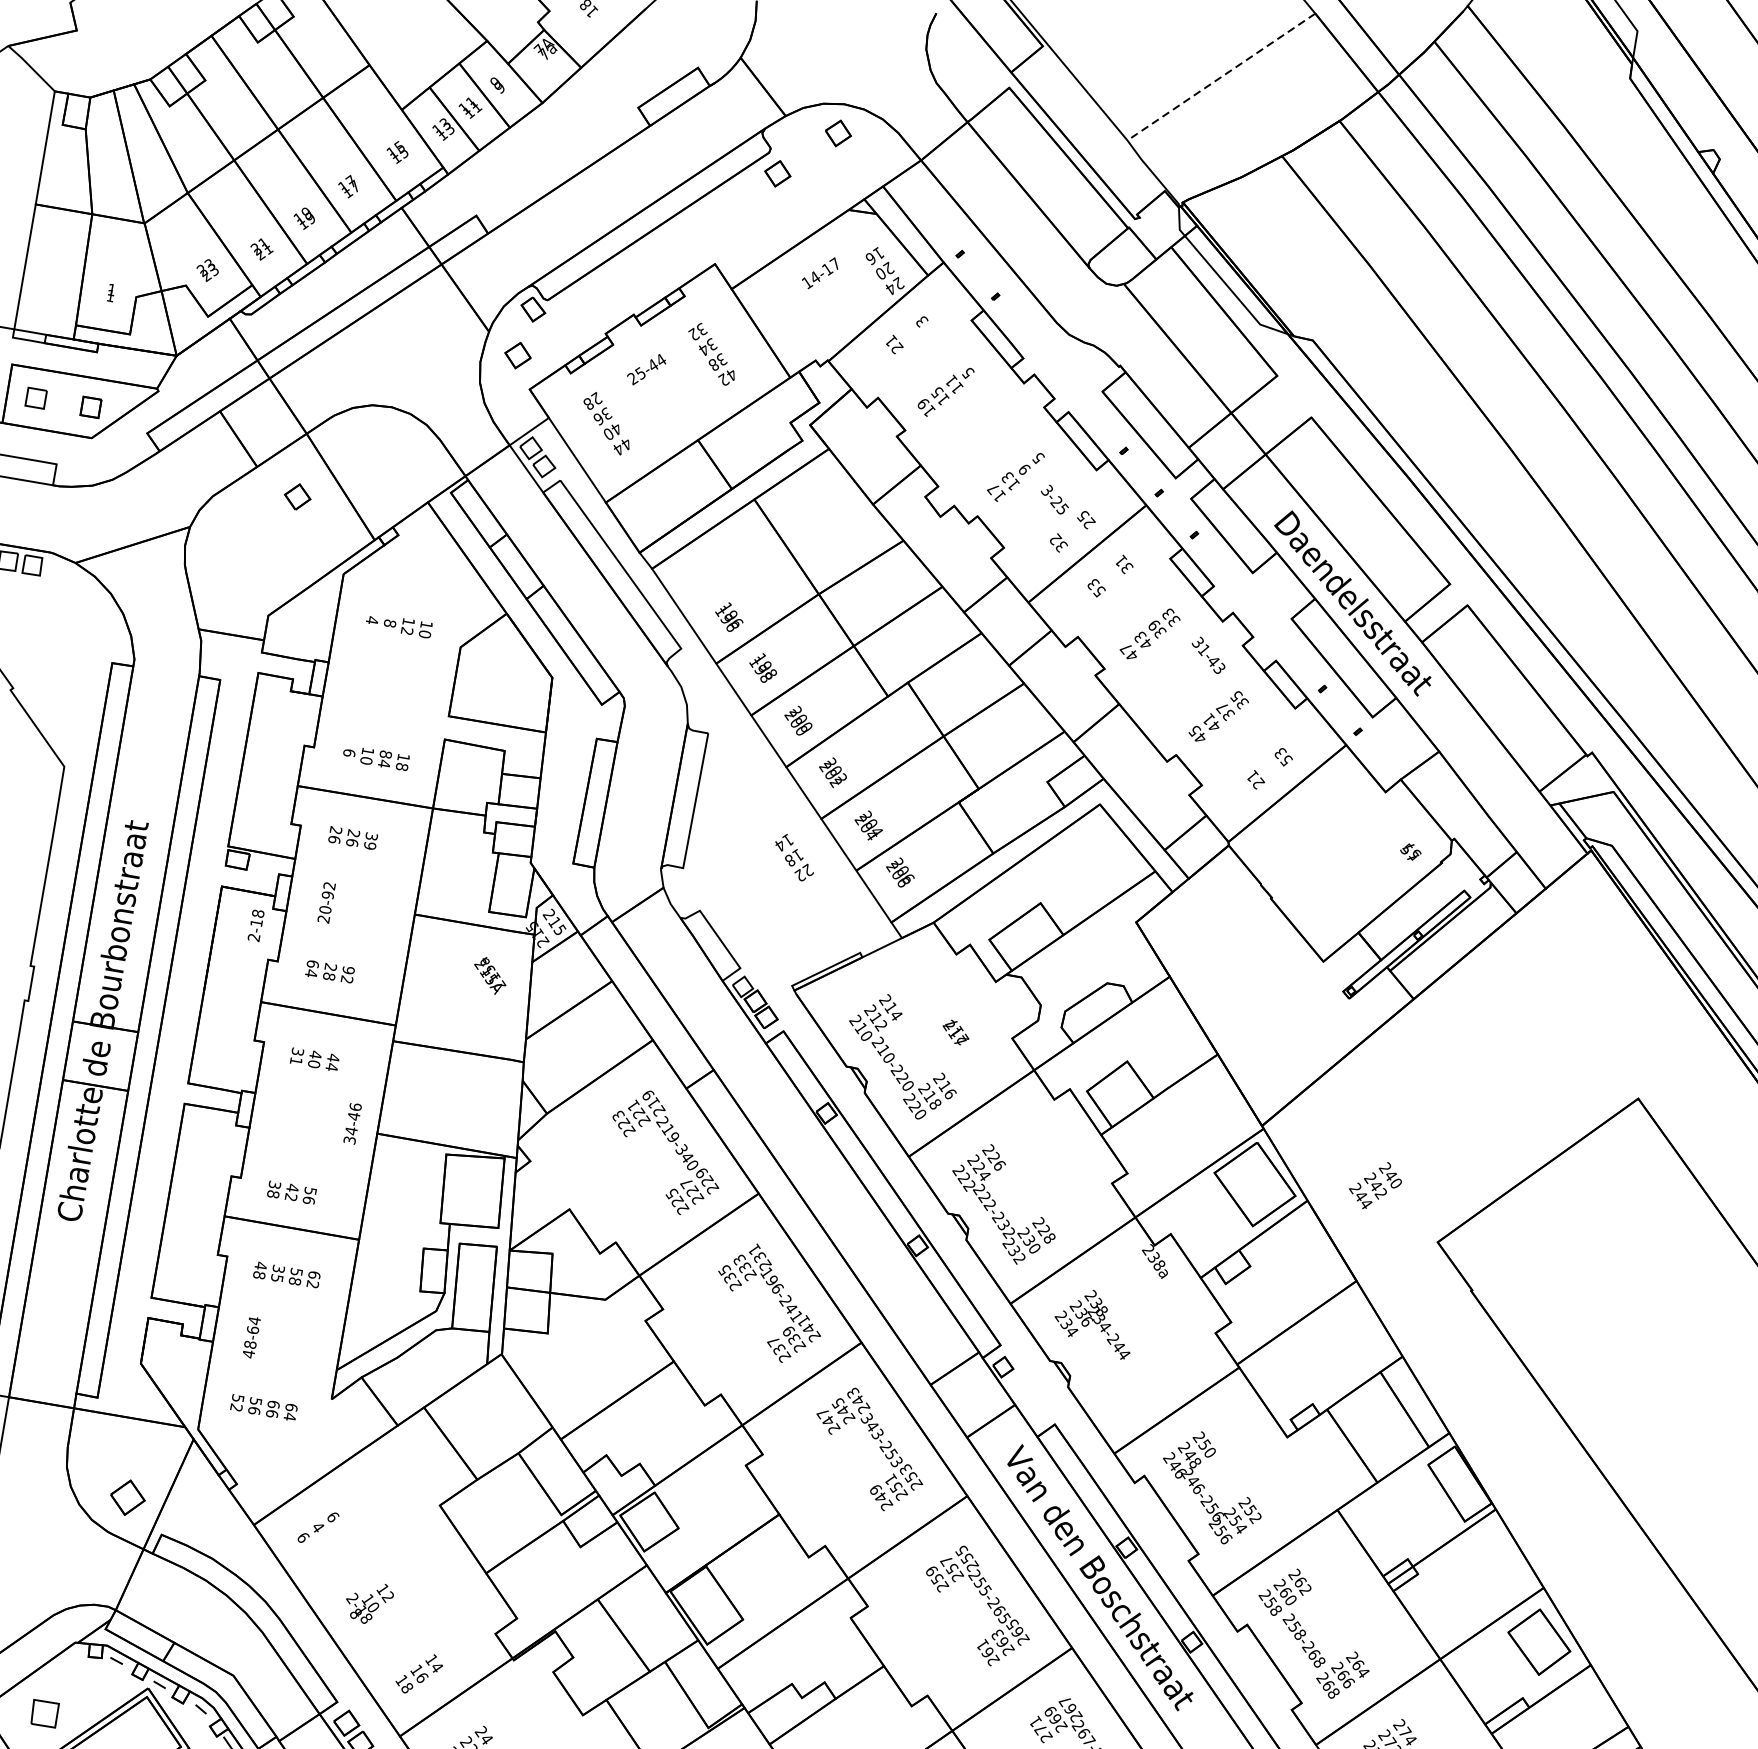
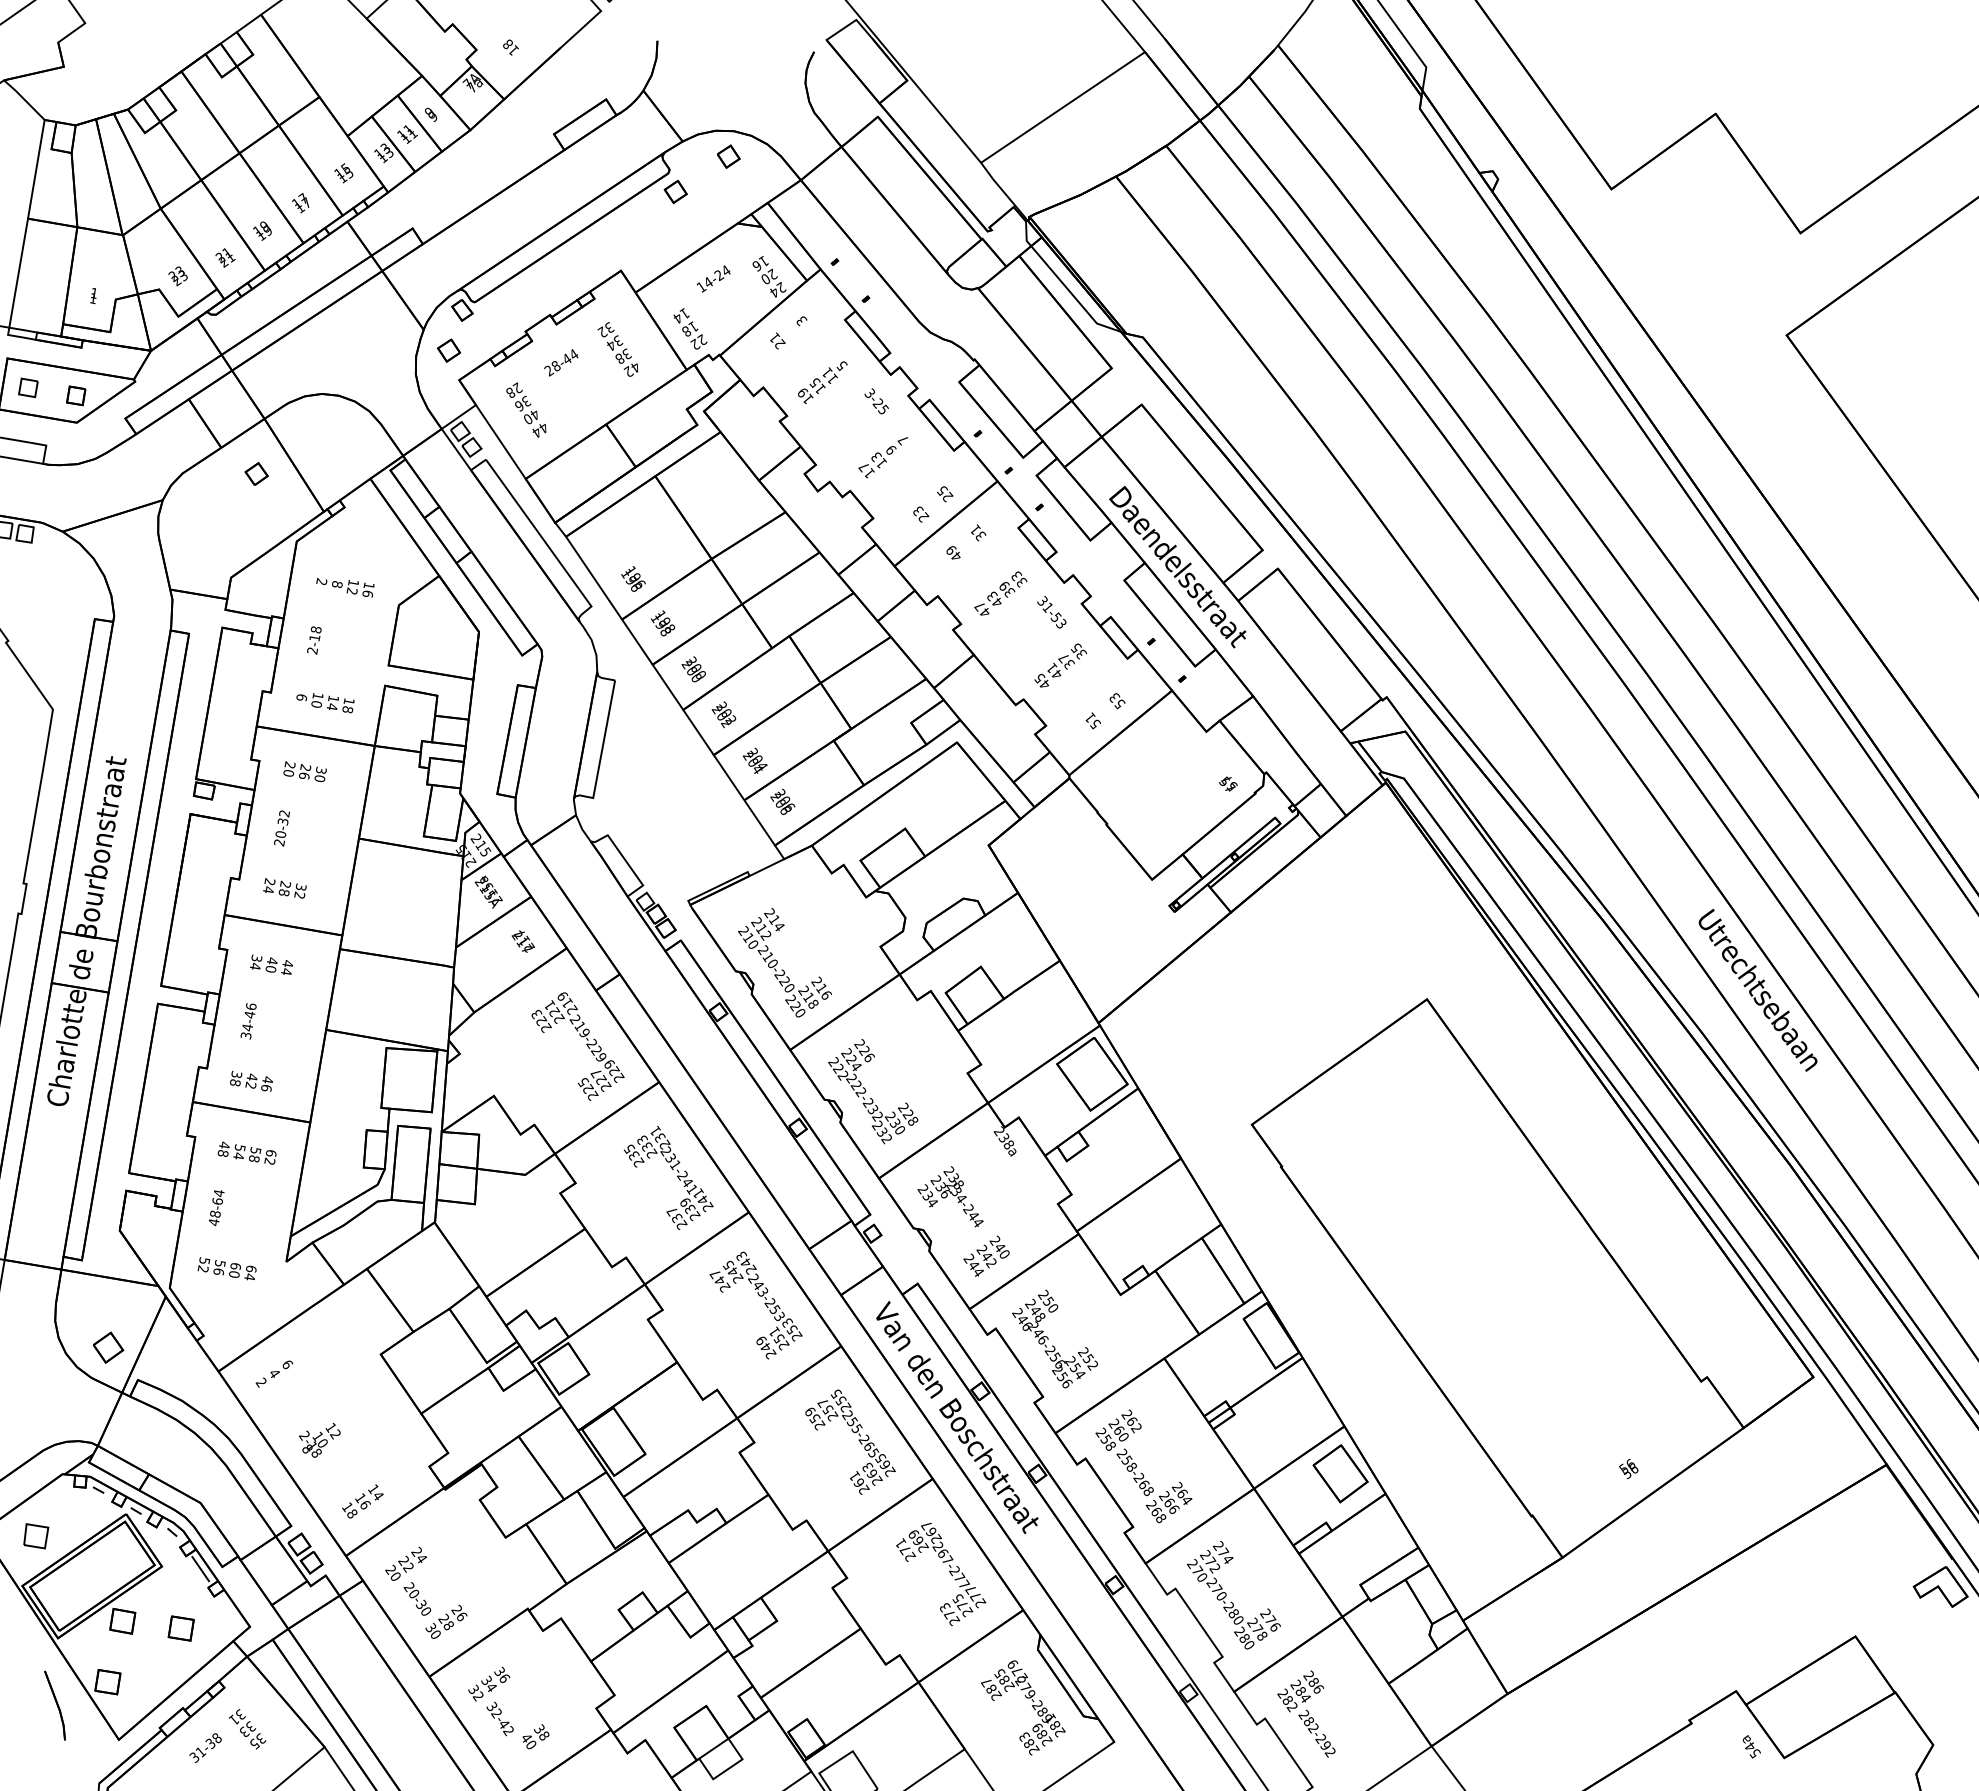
line: (1220, 77) -> (1062, 107), dashed -> solid
text: (831, 266) -> (722, 272), 14-17 -> 14-24
text: (639, 372) -> (555, 365), 25-44 -> 28-44
text: (1037, 458) -> (902, 440), 5 -> 7
text: (1054, 499) -> (876, 401), moved
text: (1059, 542) -> (921, 513), 32 -> 23
text: (1097, 587) -> (954, 553), 53 -> 49
text: (371, 620) -> (321, 581), 4 -> 2
text: (424, 634) -> (367, 594), 10 -> 16
text: (1212, 661) -> (1055, 617), 31-43 -> 31-53
text: (385, 754) -> (333, 698), 84 -> 14
text: (1258, 782) -> (1095, 723), 21 -> 51
text: (334, 839) -> (288, 773), 26 -> 20
text: (369, 845) -> (319, 778), 39 -> 30
text: (794, 857) -> (690, 328), moved
text: (327, 894) -> (282, 821), 20-92 -> 20-32
text: (256, 925) -> (314, 640), moved
text: (312, 963) -> (269, 881), 64 -> 24
text: (349, 969) -> (301, 886), 92 -> 32
text: (489, 975) -> (488, 891), moved
text: (955, 1032) -> (522, 941), moved
text: (295, 1059) -> (254, 965), 31 -> 34
text: (352, 1124) -> (248, 1021), moved
text: (685, 1157) -> (595, 1050), 219-340 -> 219-229
text: (1375, 1184) -> (986, 1255), moved
text: (310, 1190) -> (267, 1079), 56 -> 46
text: (278, 1274) -> (239, 1152), 35 -> 54
text: (771, 1281) -> (670, 1158), 196-241 -> 231-241
text: (272, 1413) -> (234, 1274), 66 -> 60
text: (866, 1418) -> (753, 1278), 343-253 -> 243-253
text: (303, 1537) -> (261, 1382), 6 -> 2

